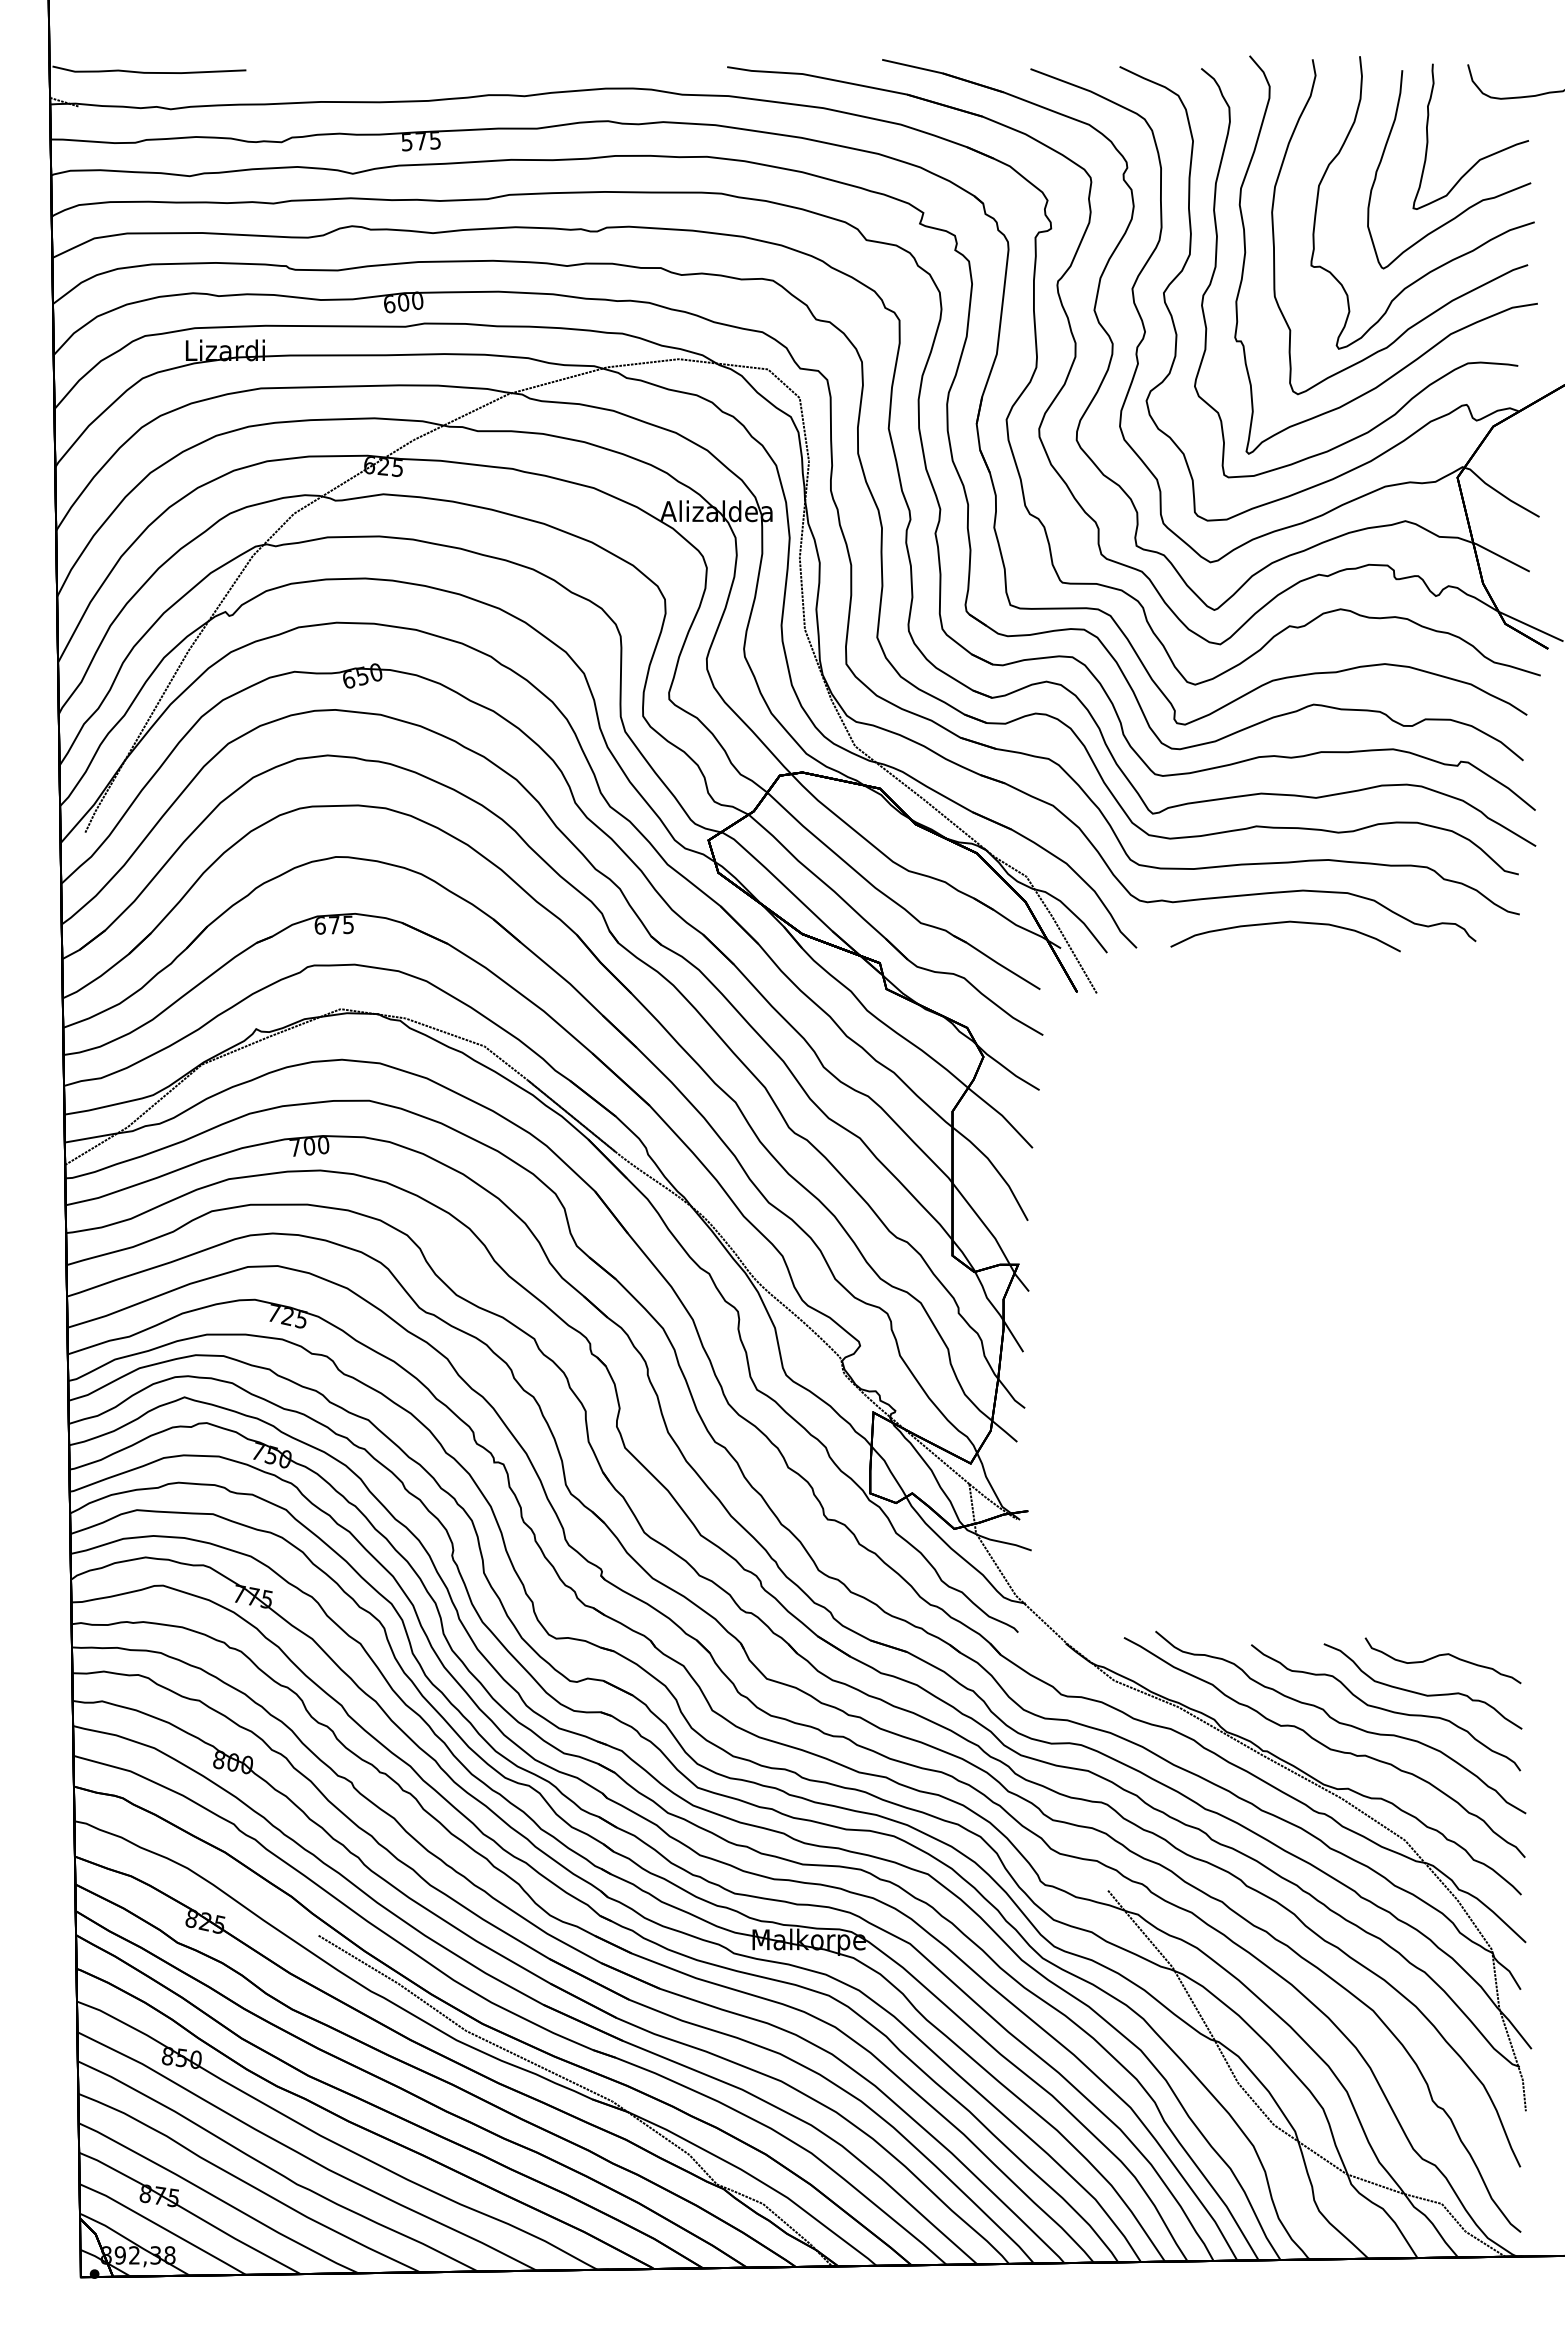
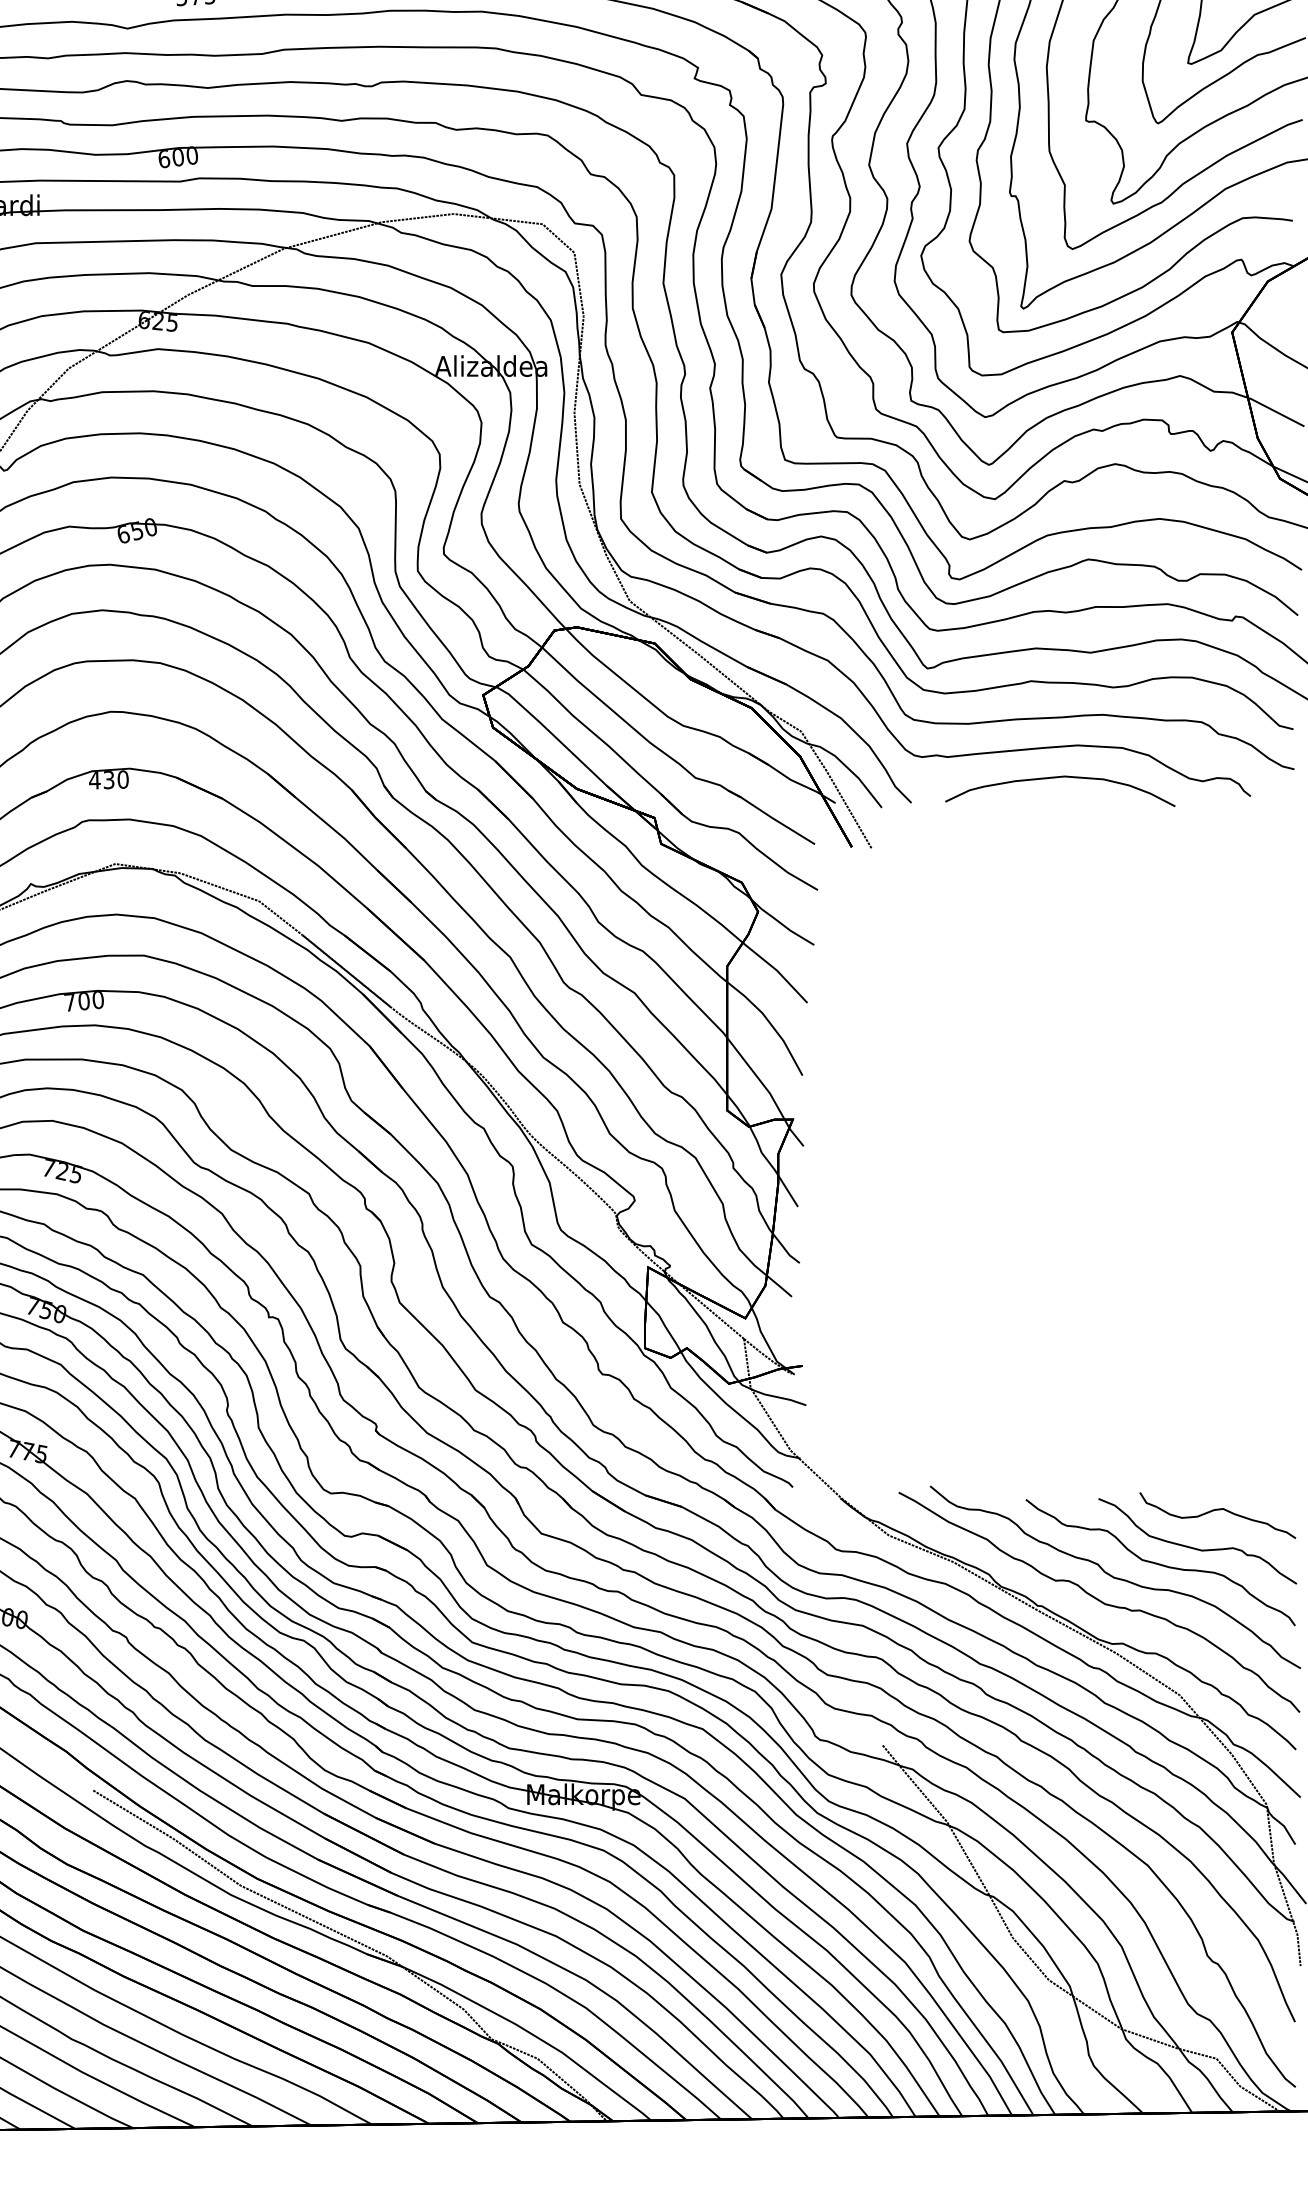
text: (334, 924) -> (109, 779), 675 -> 430

